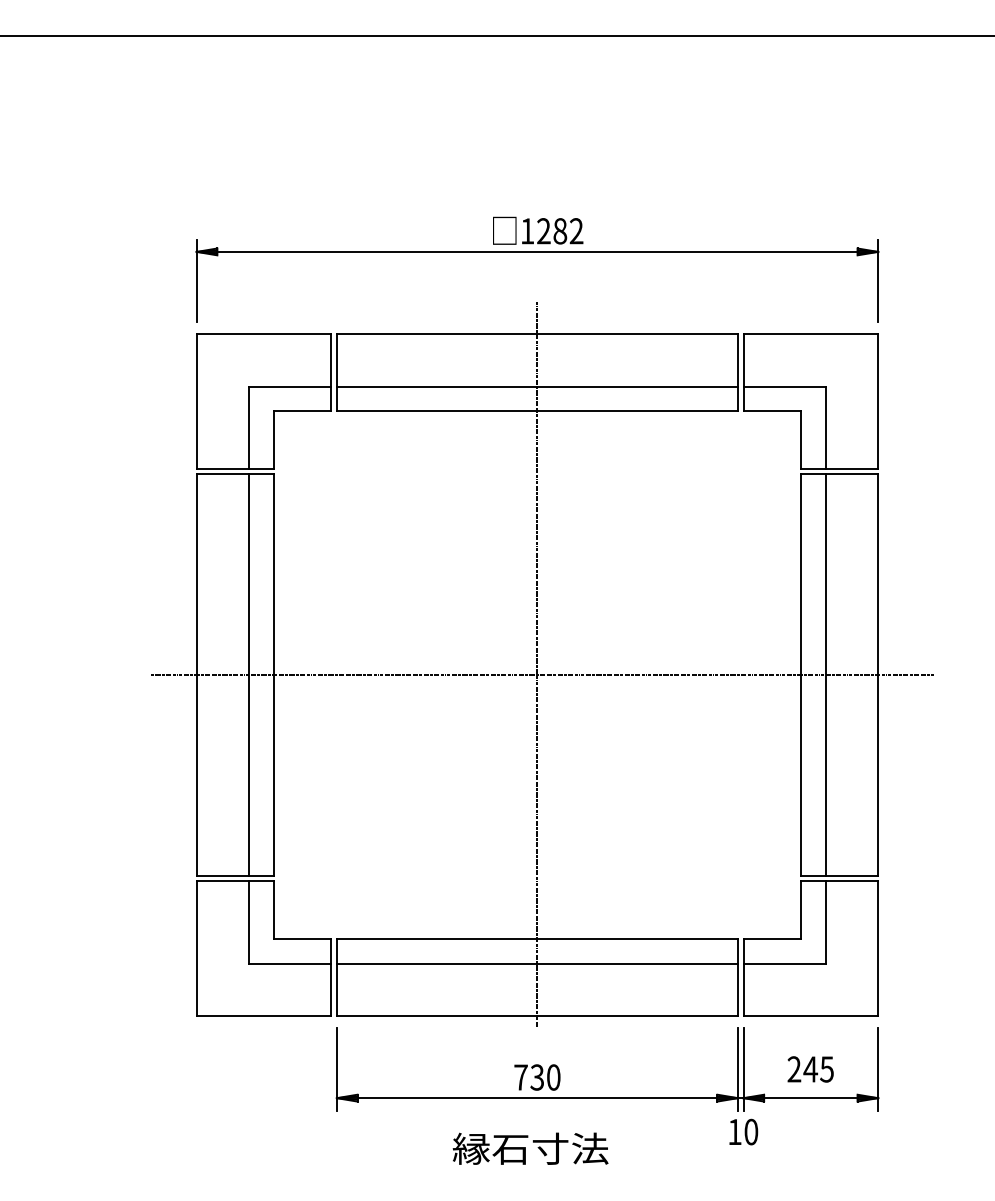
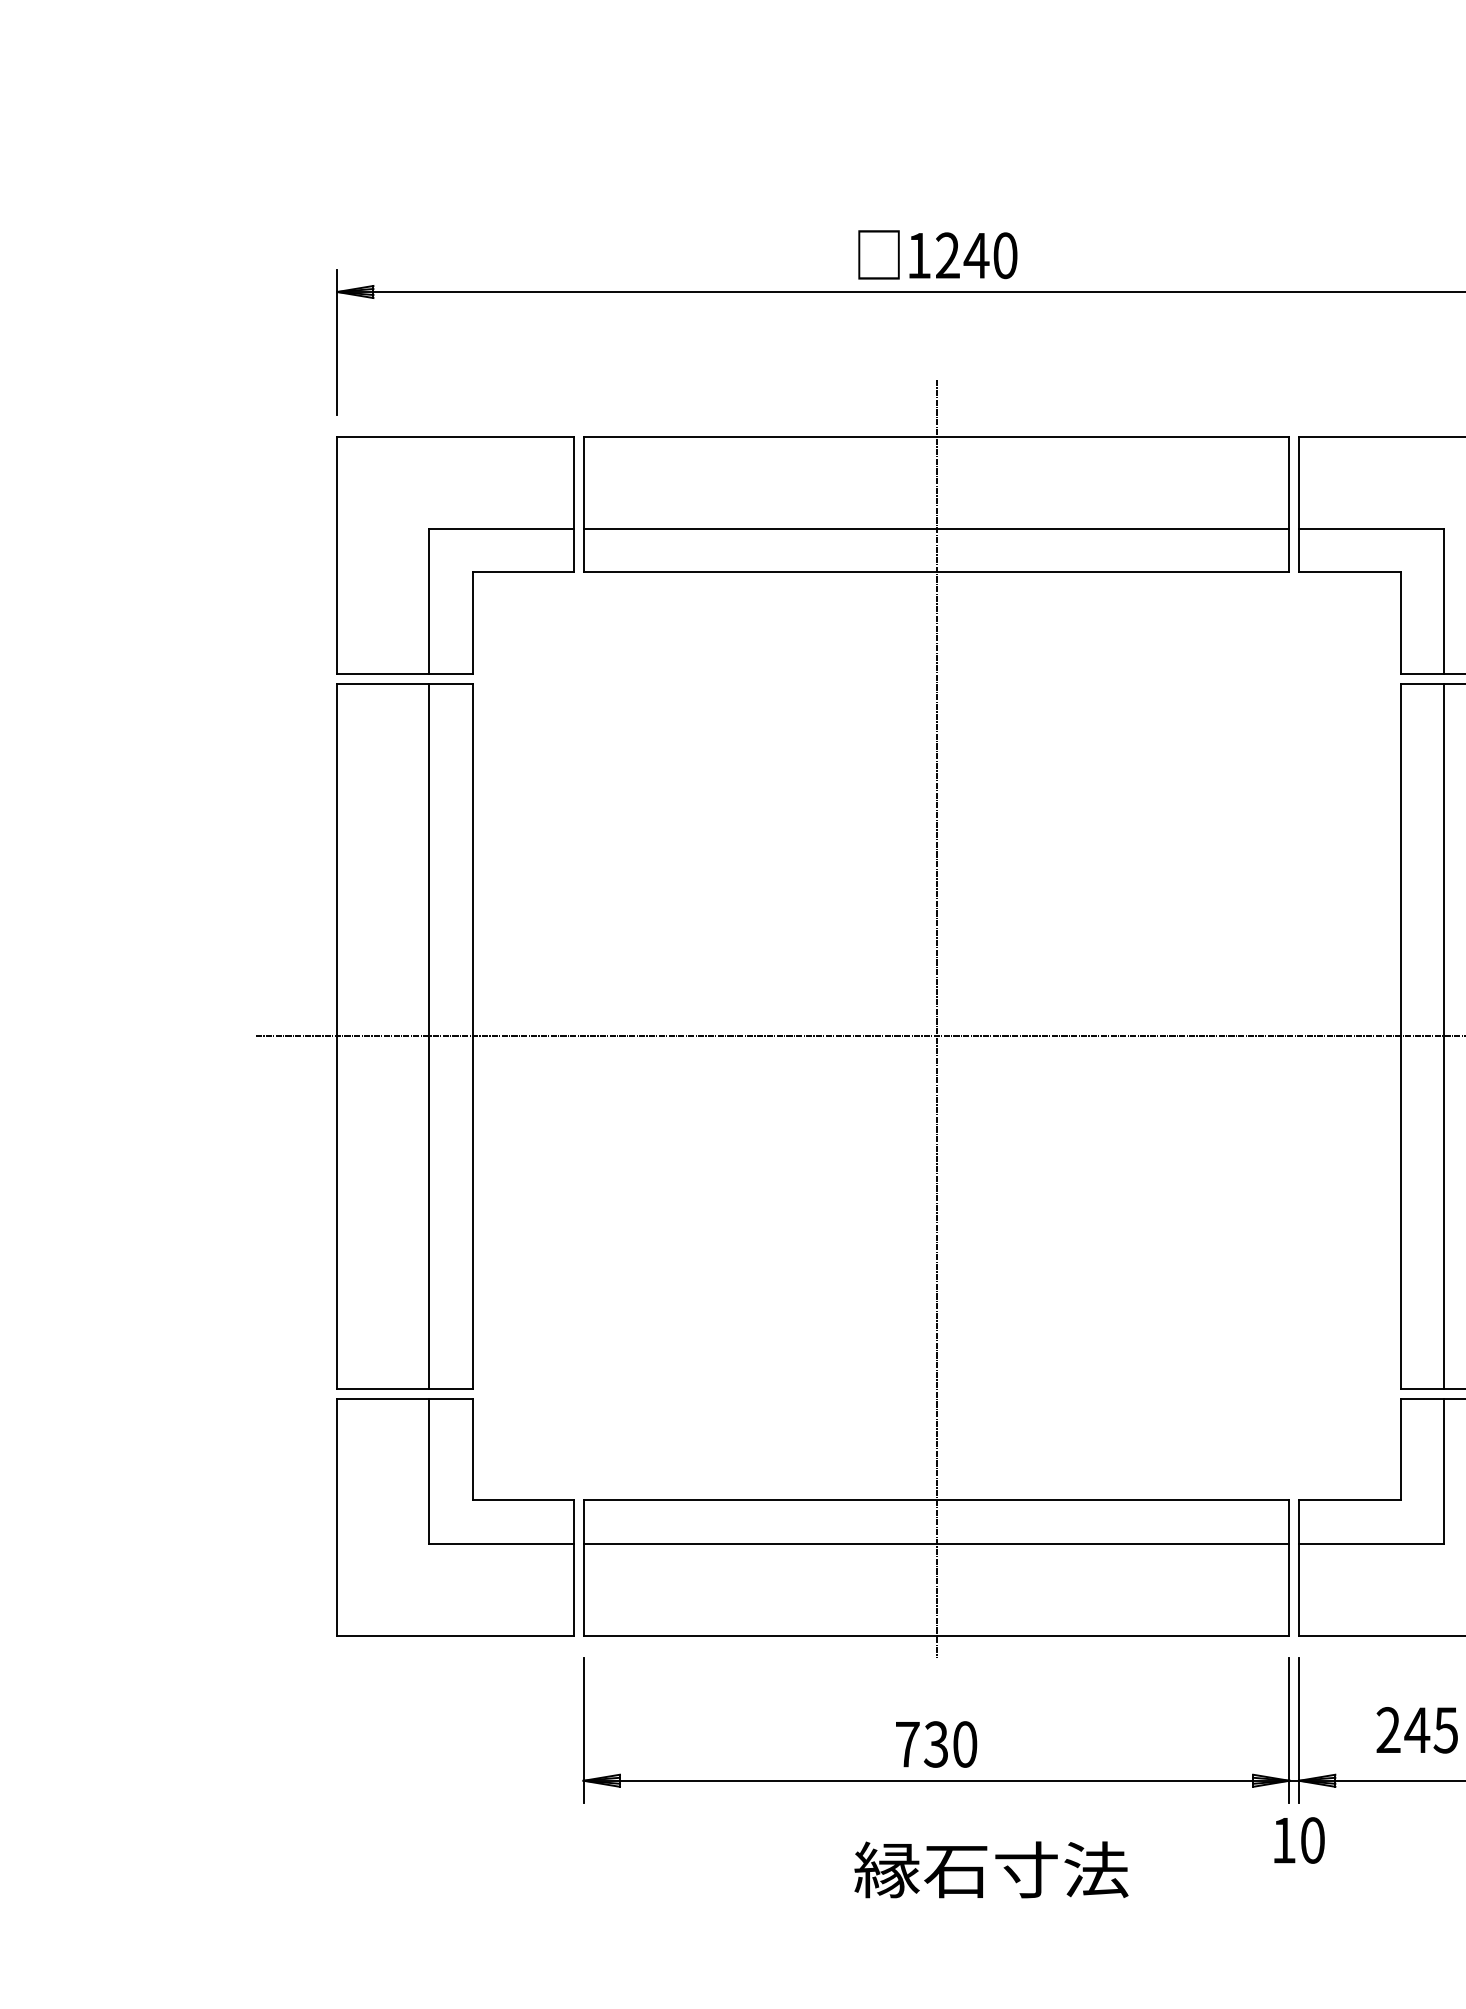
text: (567, 231) -> (989, 256), 1282 -> 1240
text: (530, 1148) -> (991, 1869), moved

